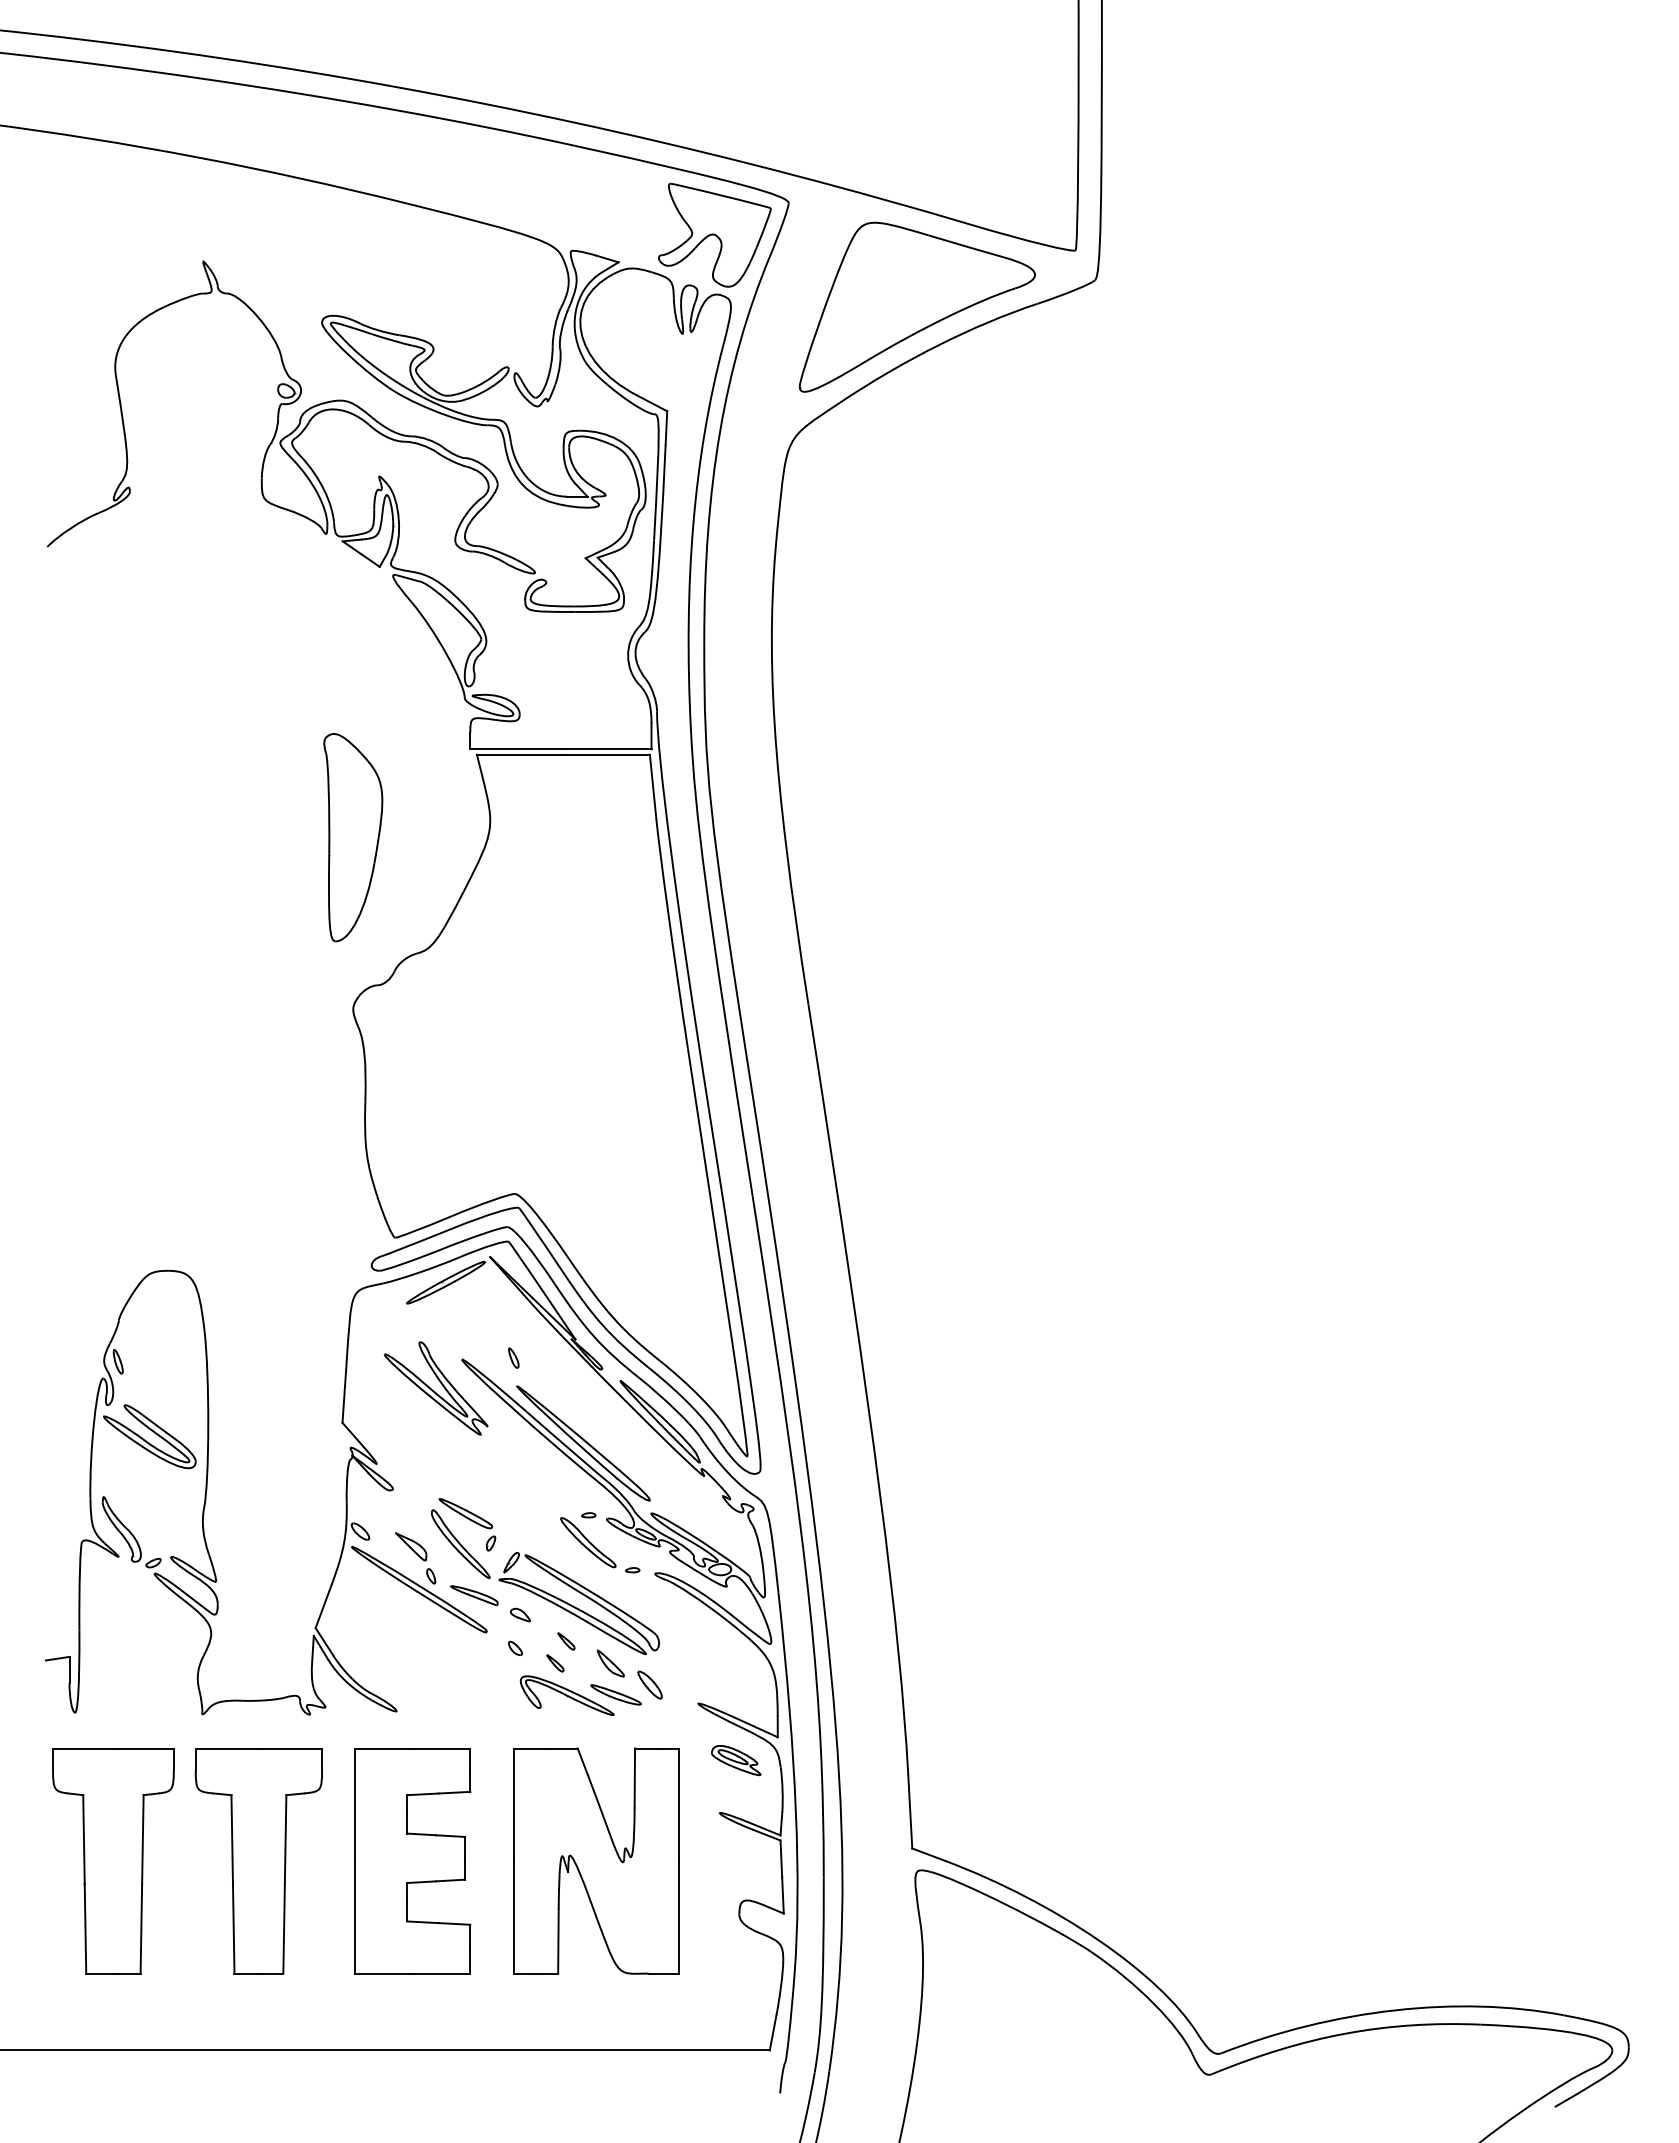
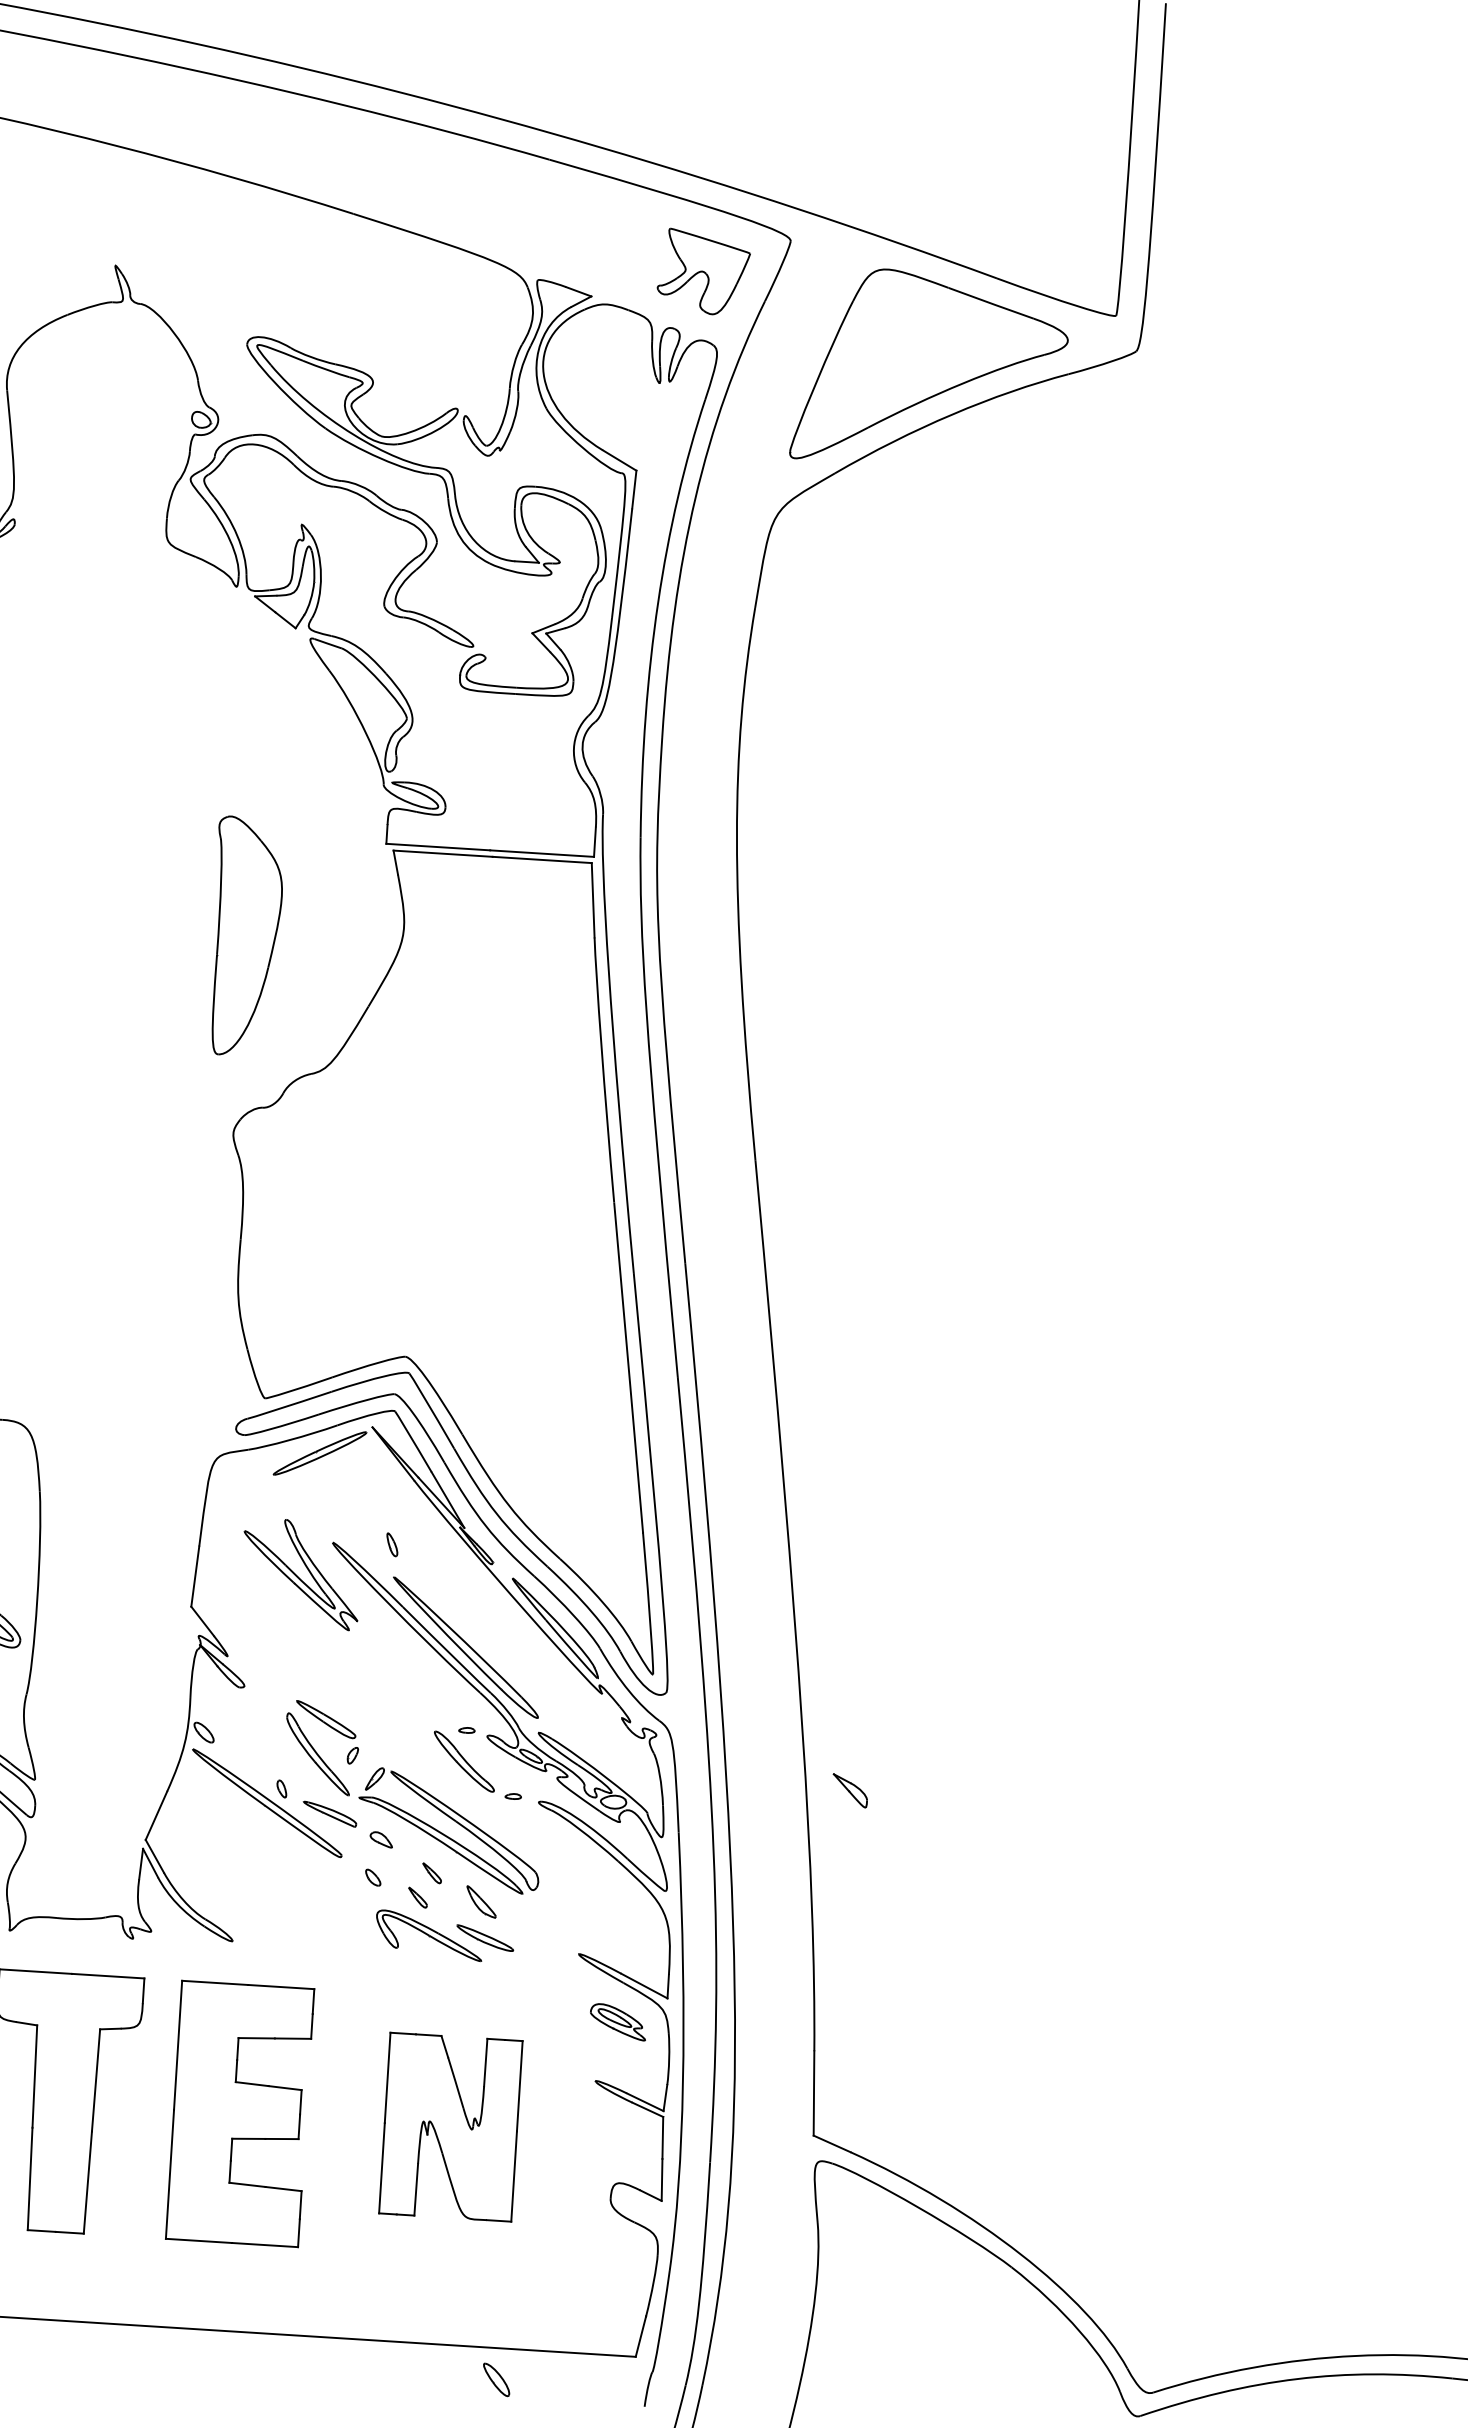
part: (714, 234) -> (703, 271), size x0.7
part: (411, 1546) -> (850, 1790), moved
part: (649, 1684) -> (495, 2379), moved
part: (596, 1860) -> (450, 2126), size x0.7

